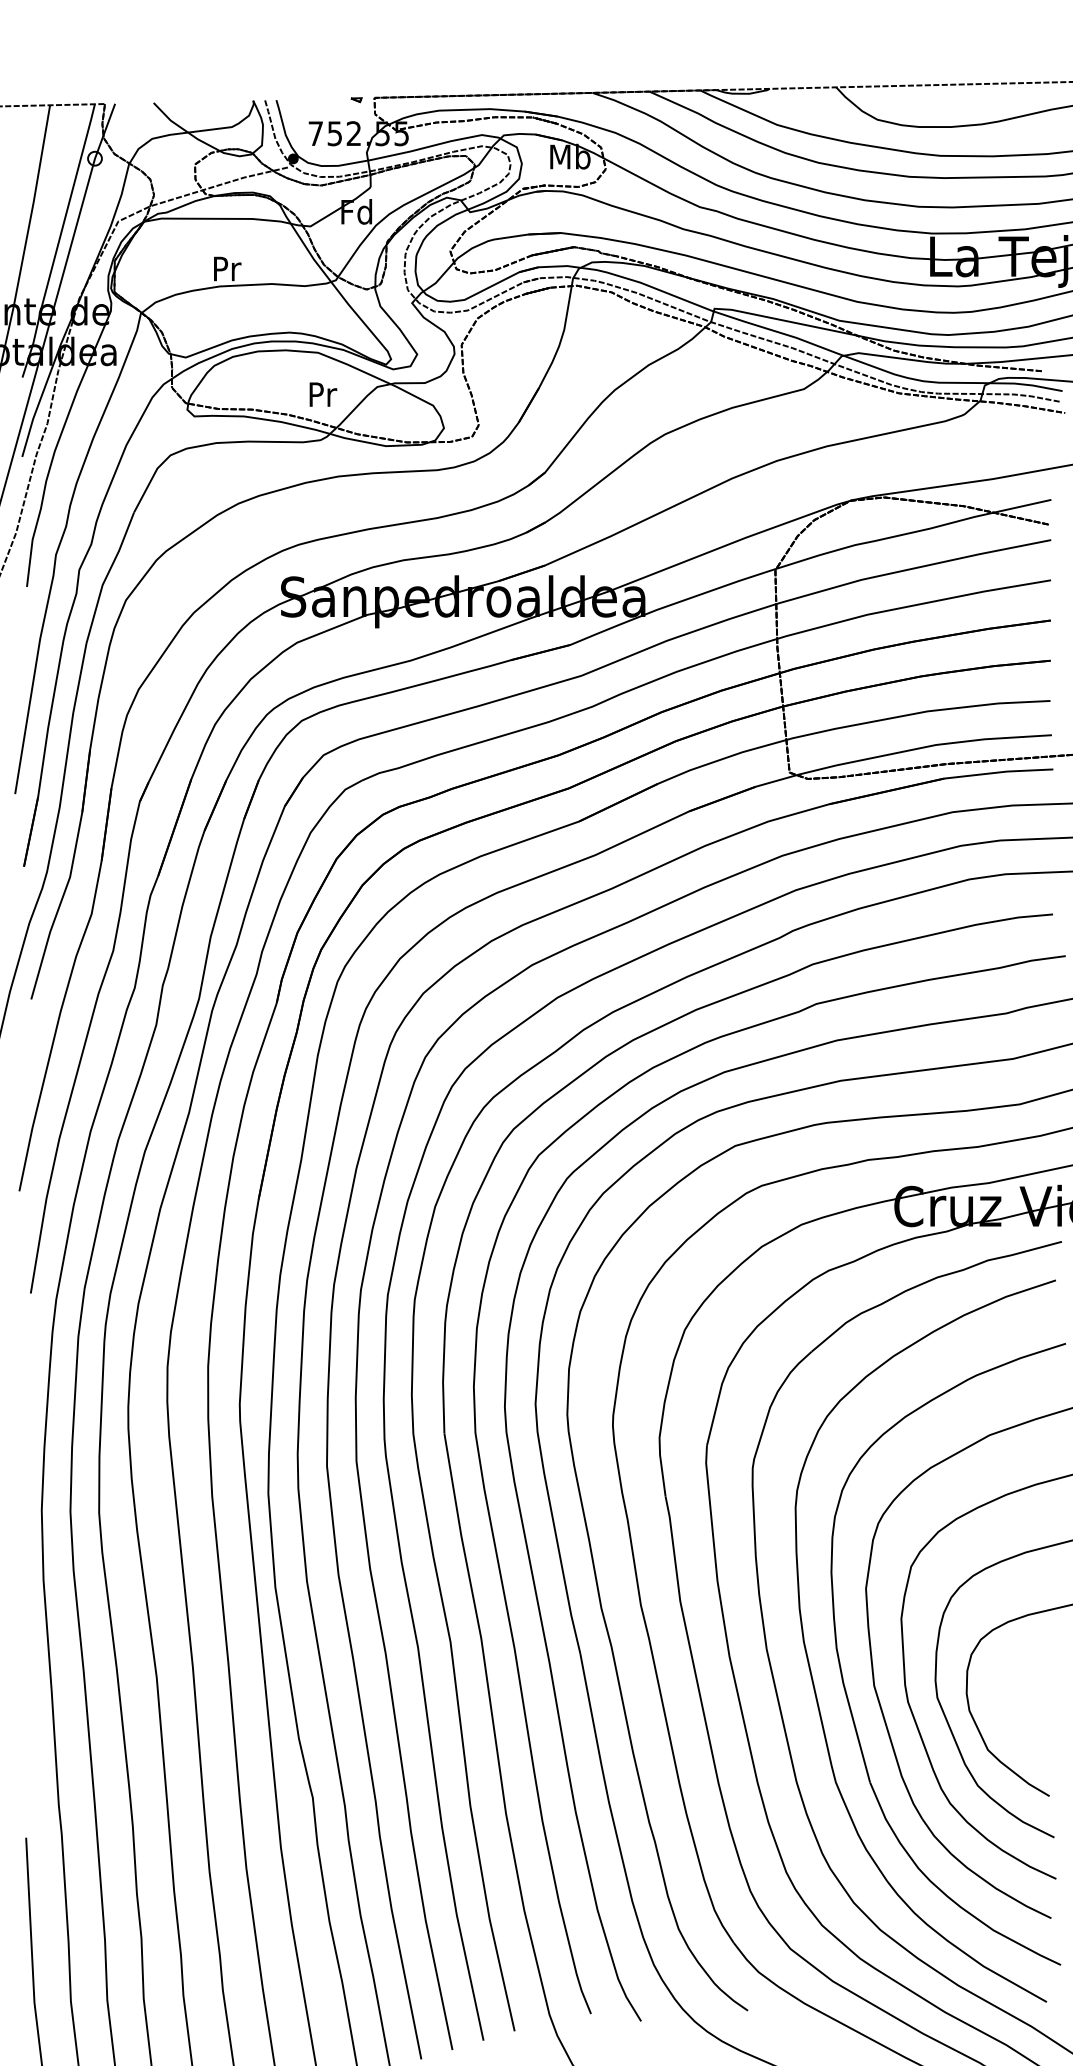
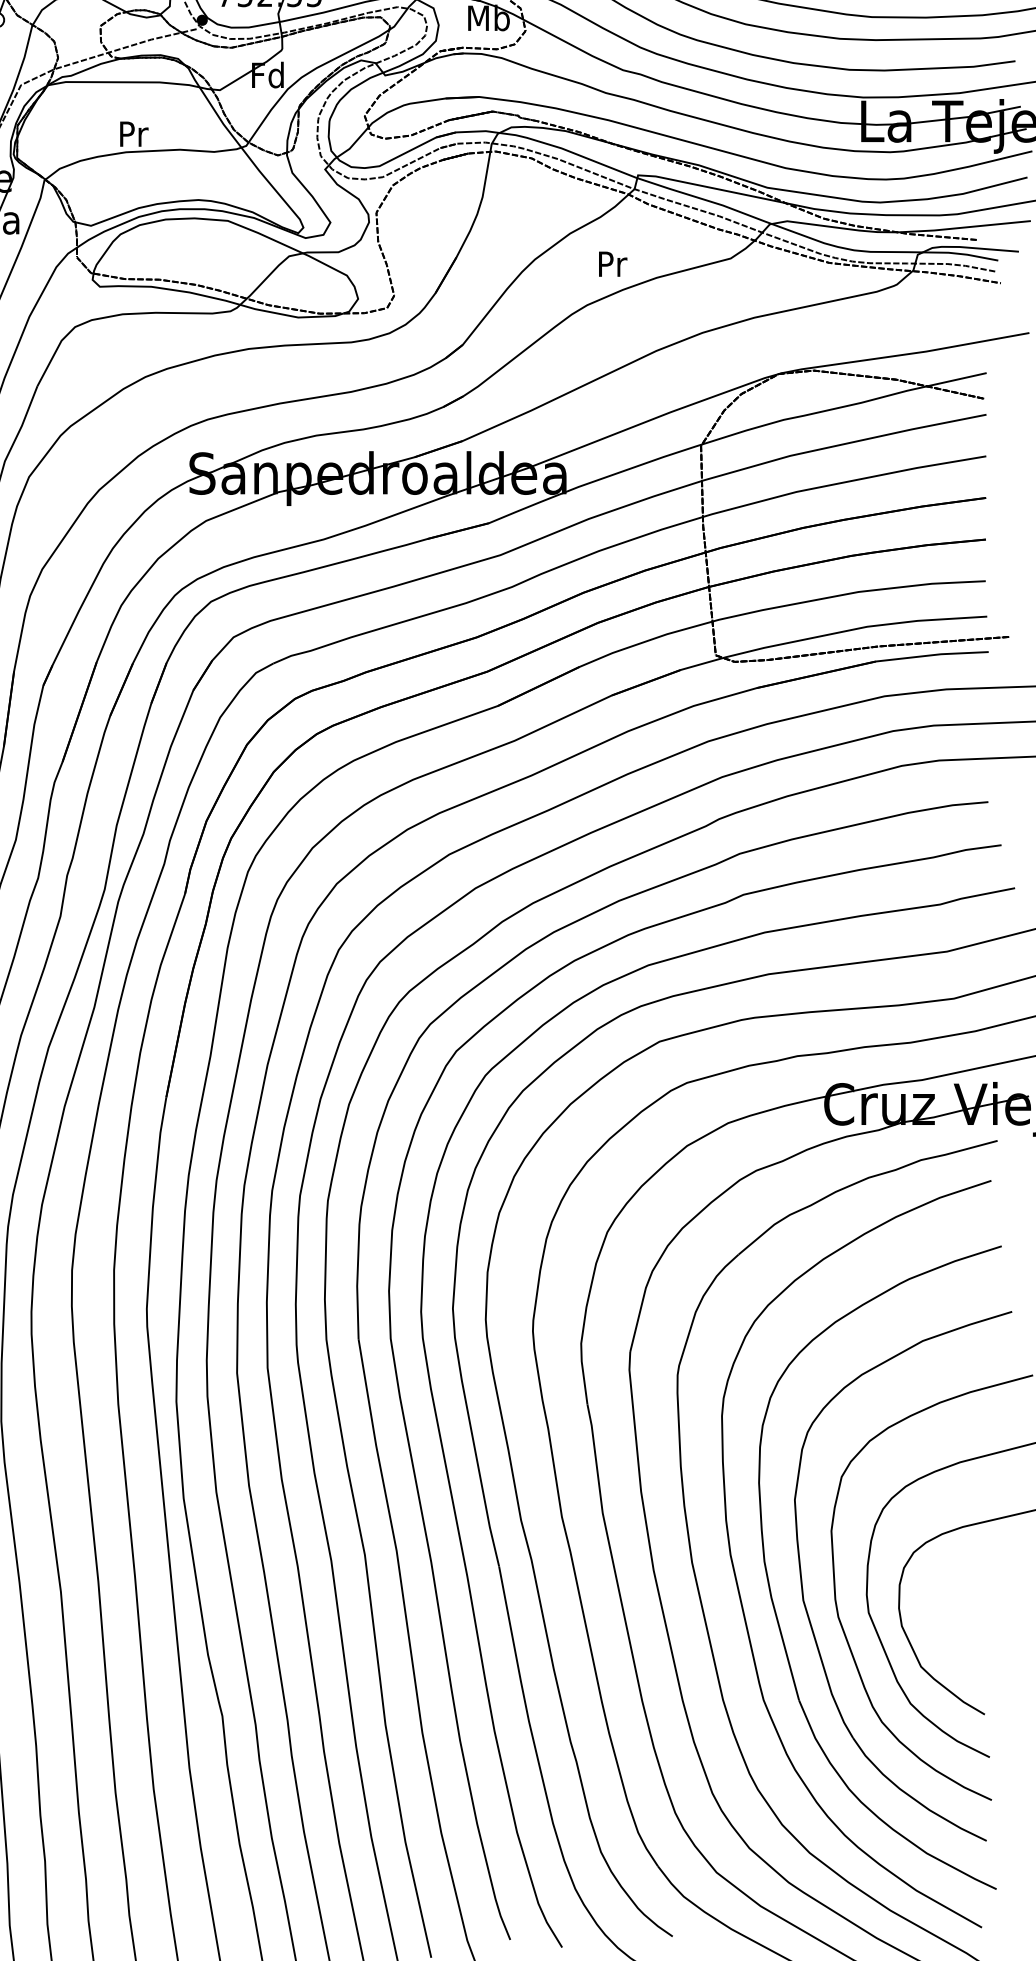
text: (323, 394) -> (613, 264), moved

